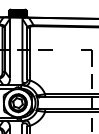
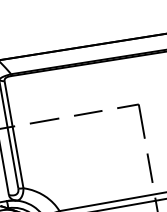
line: (66, 49) -> (87, 111), added

